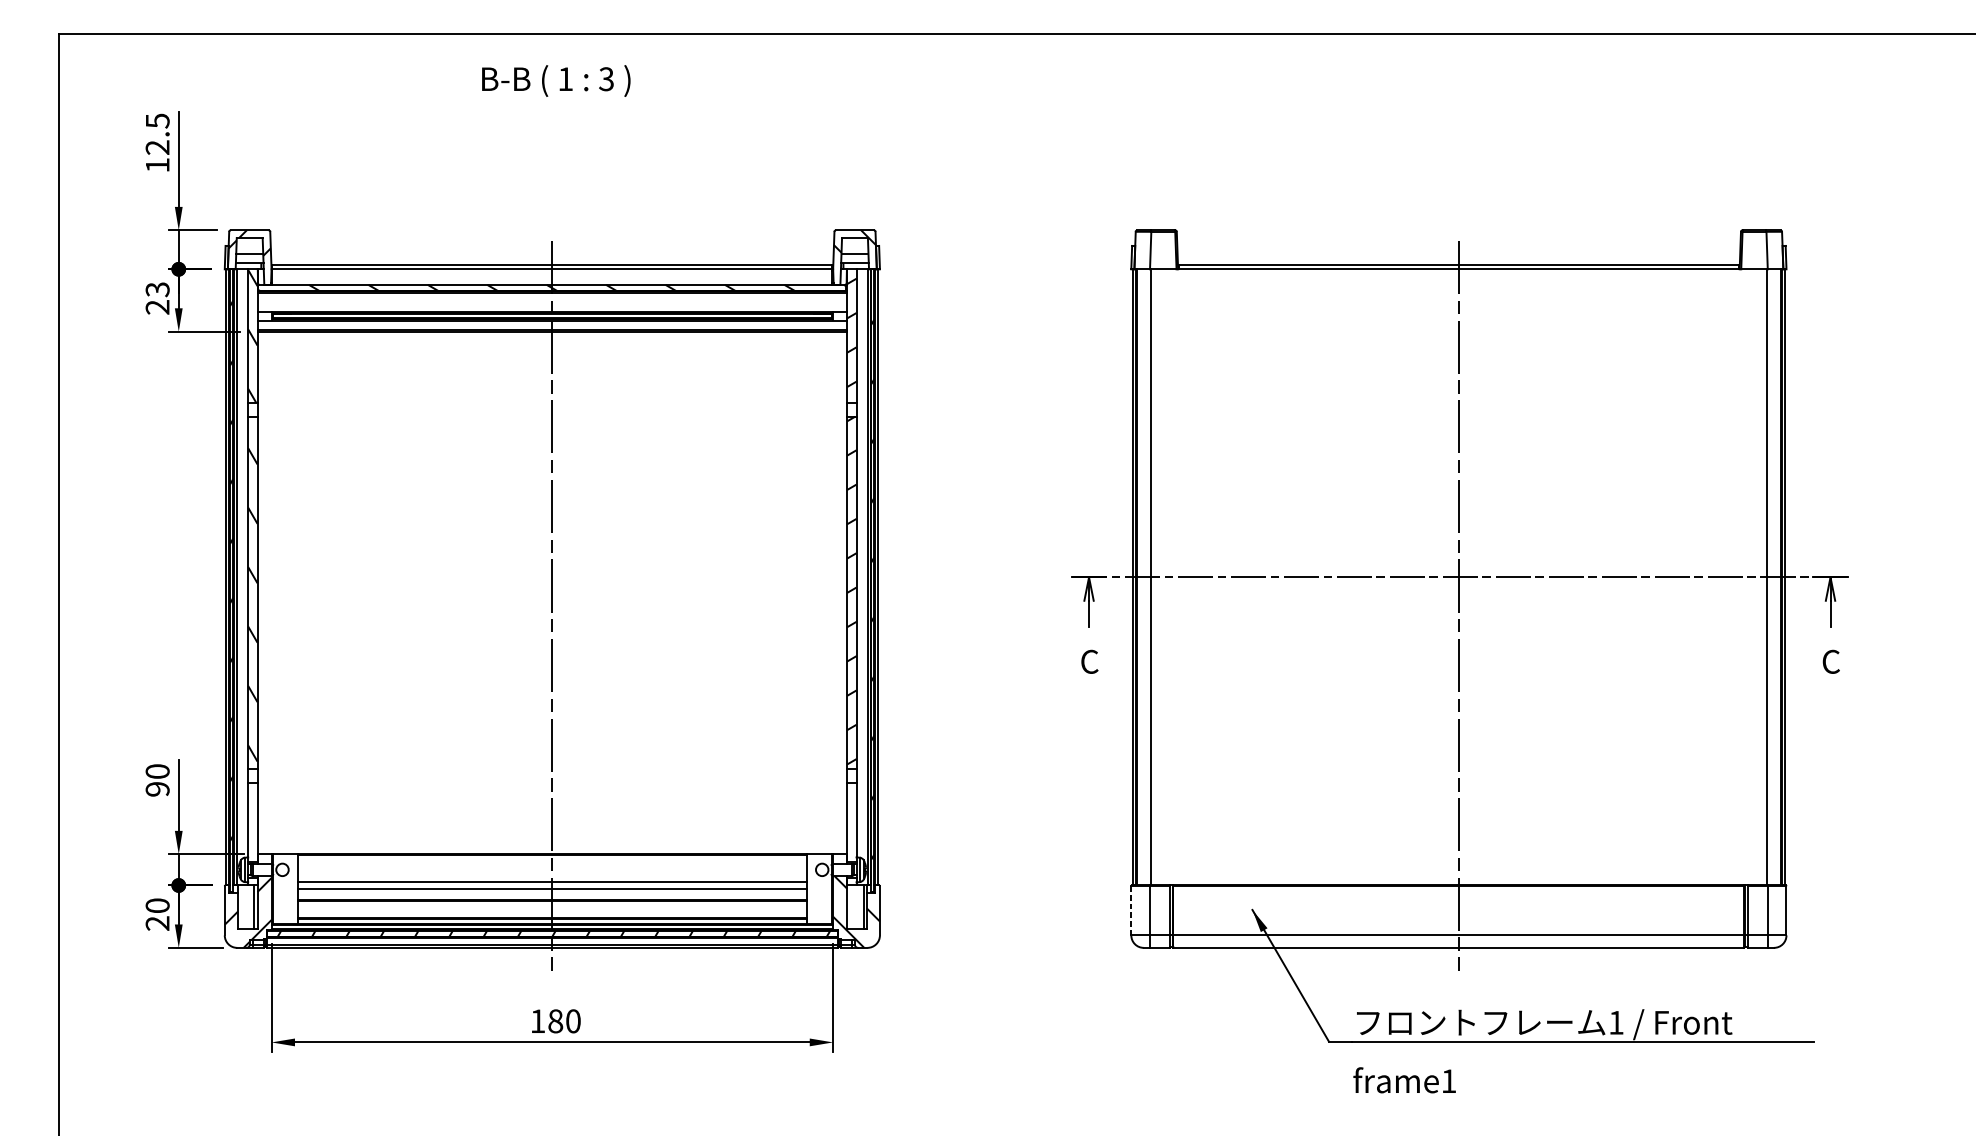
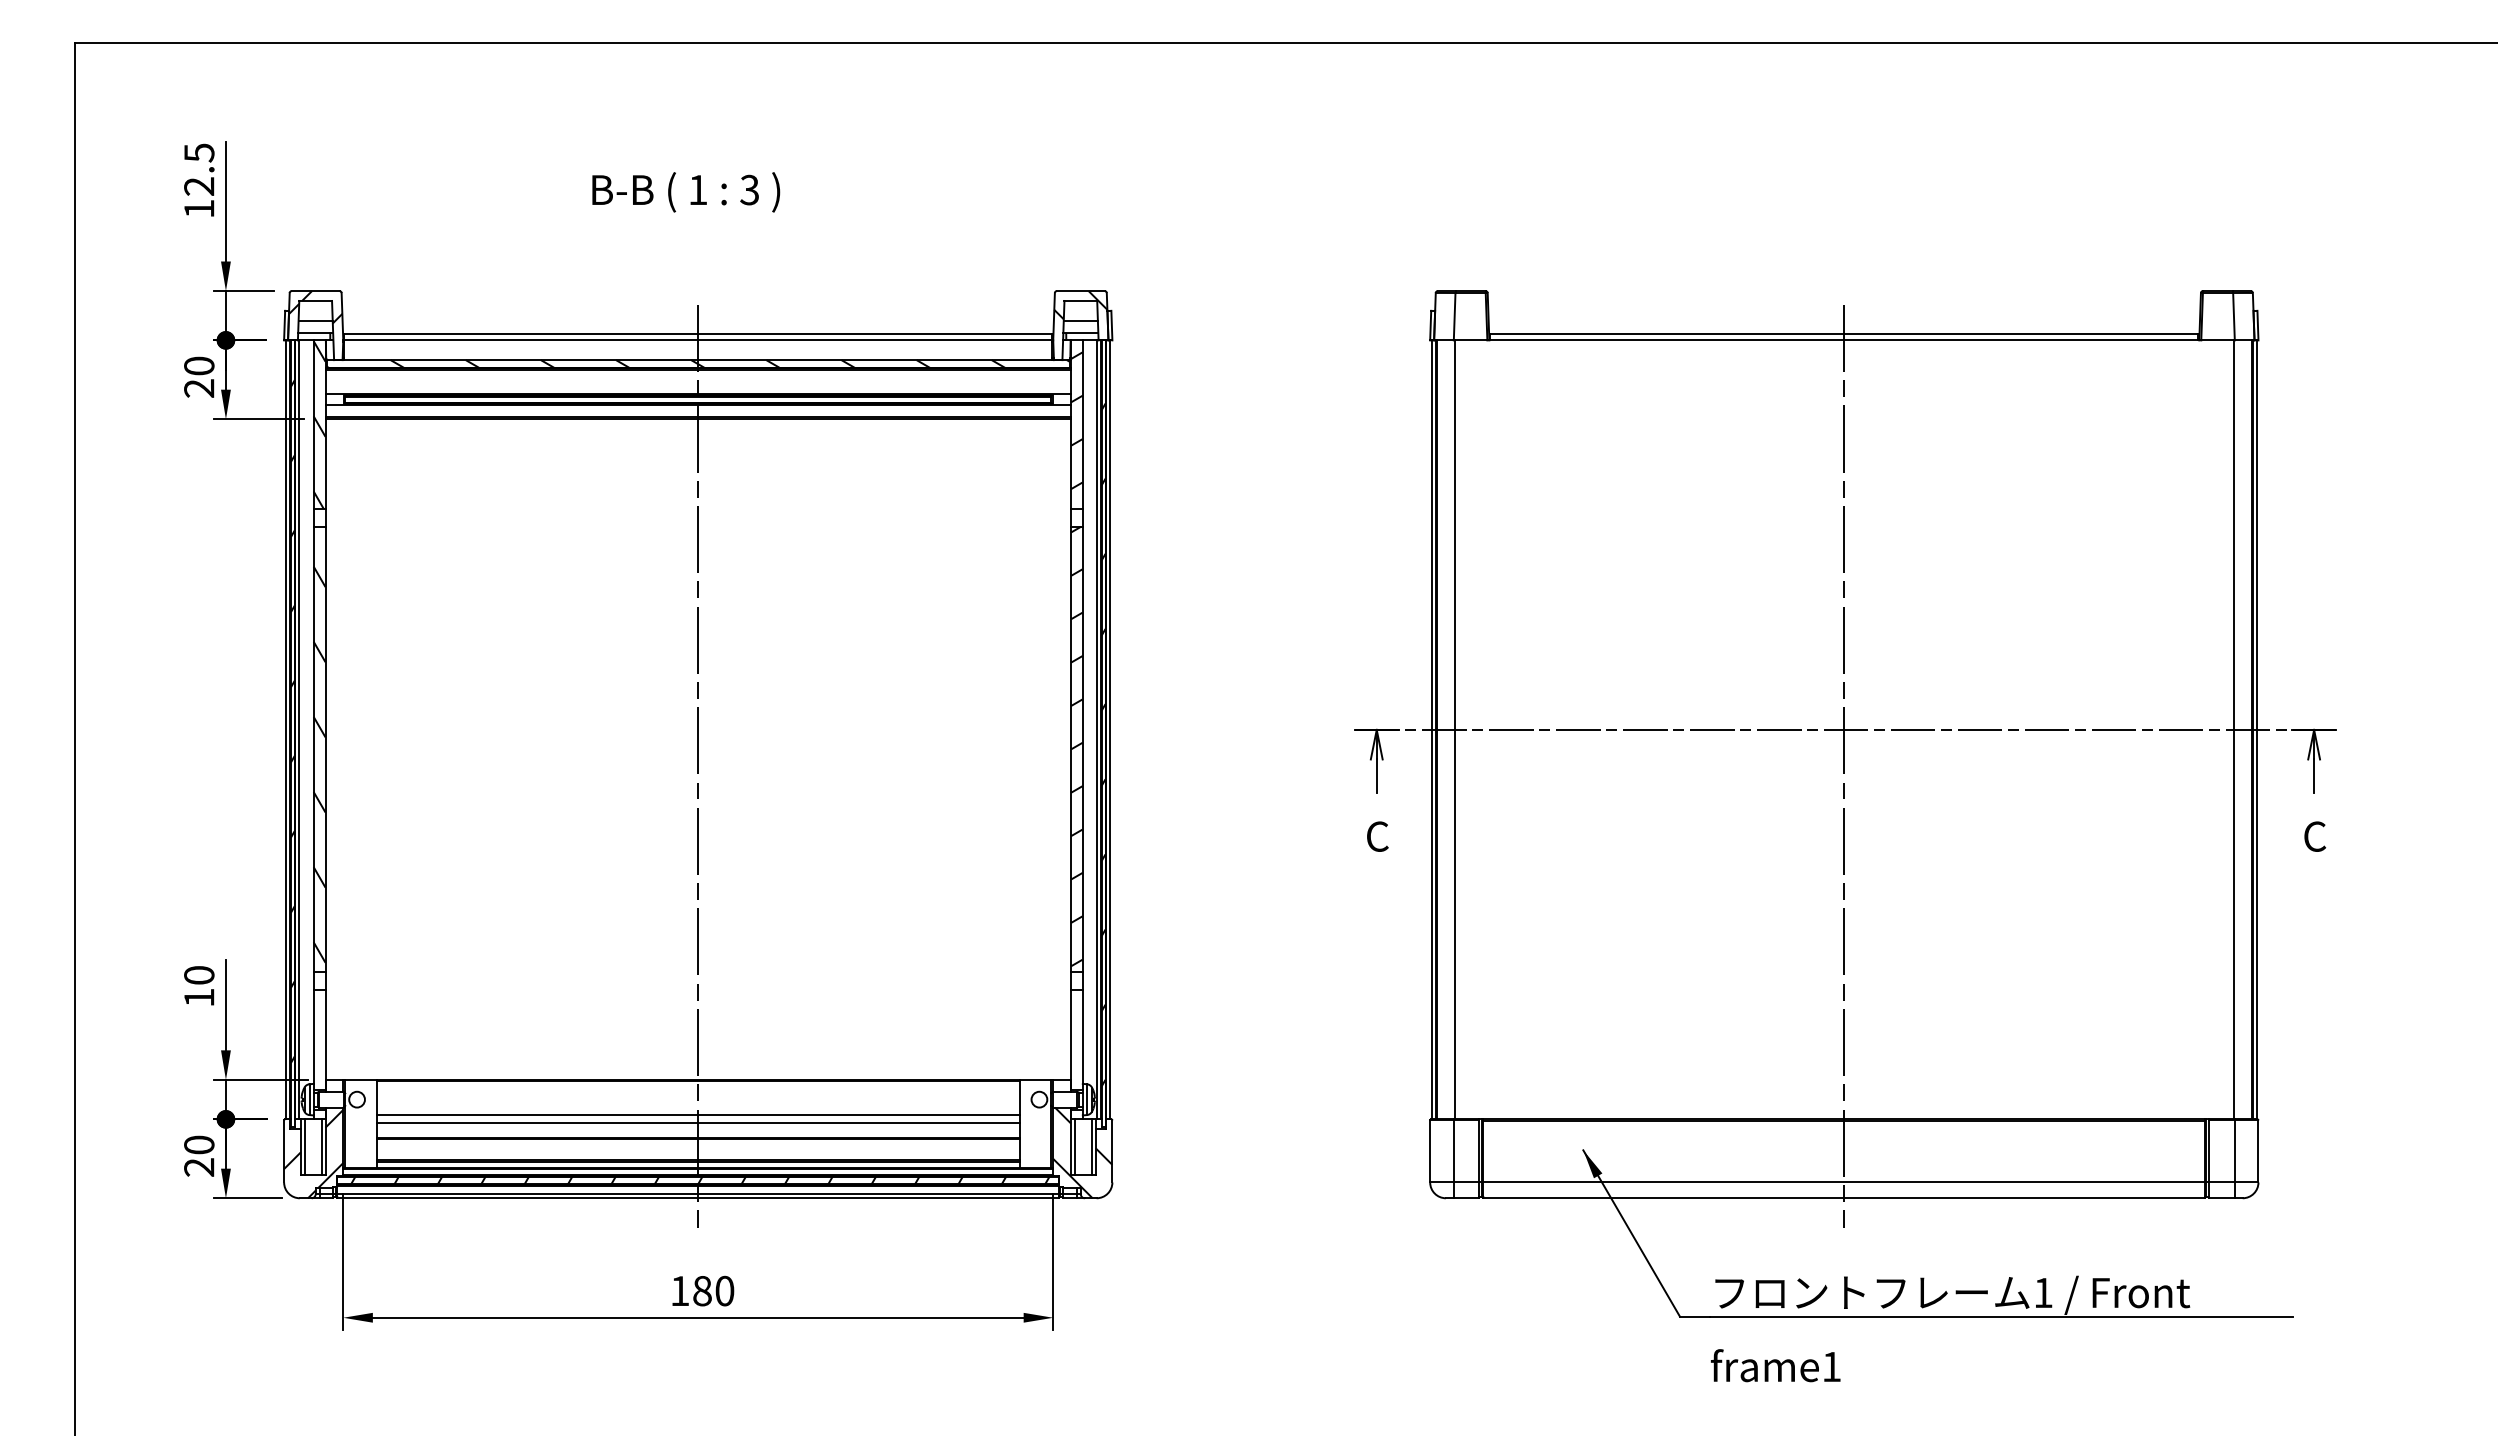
text: (556, 81) -> (686, 192), moved
text: (157, 289) -> (199, 365), 23 -> 20
text: (157, 789) -> (199, 997), 90 -> 10
line: (240, 906) -> (304, 1146), added
line: (849, 906) -> (1074, 1146), added
line: (1131, 910) -> (1430, 1151), dashed -> solid

